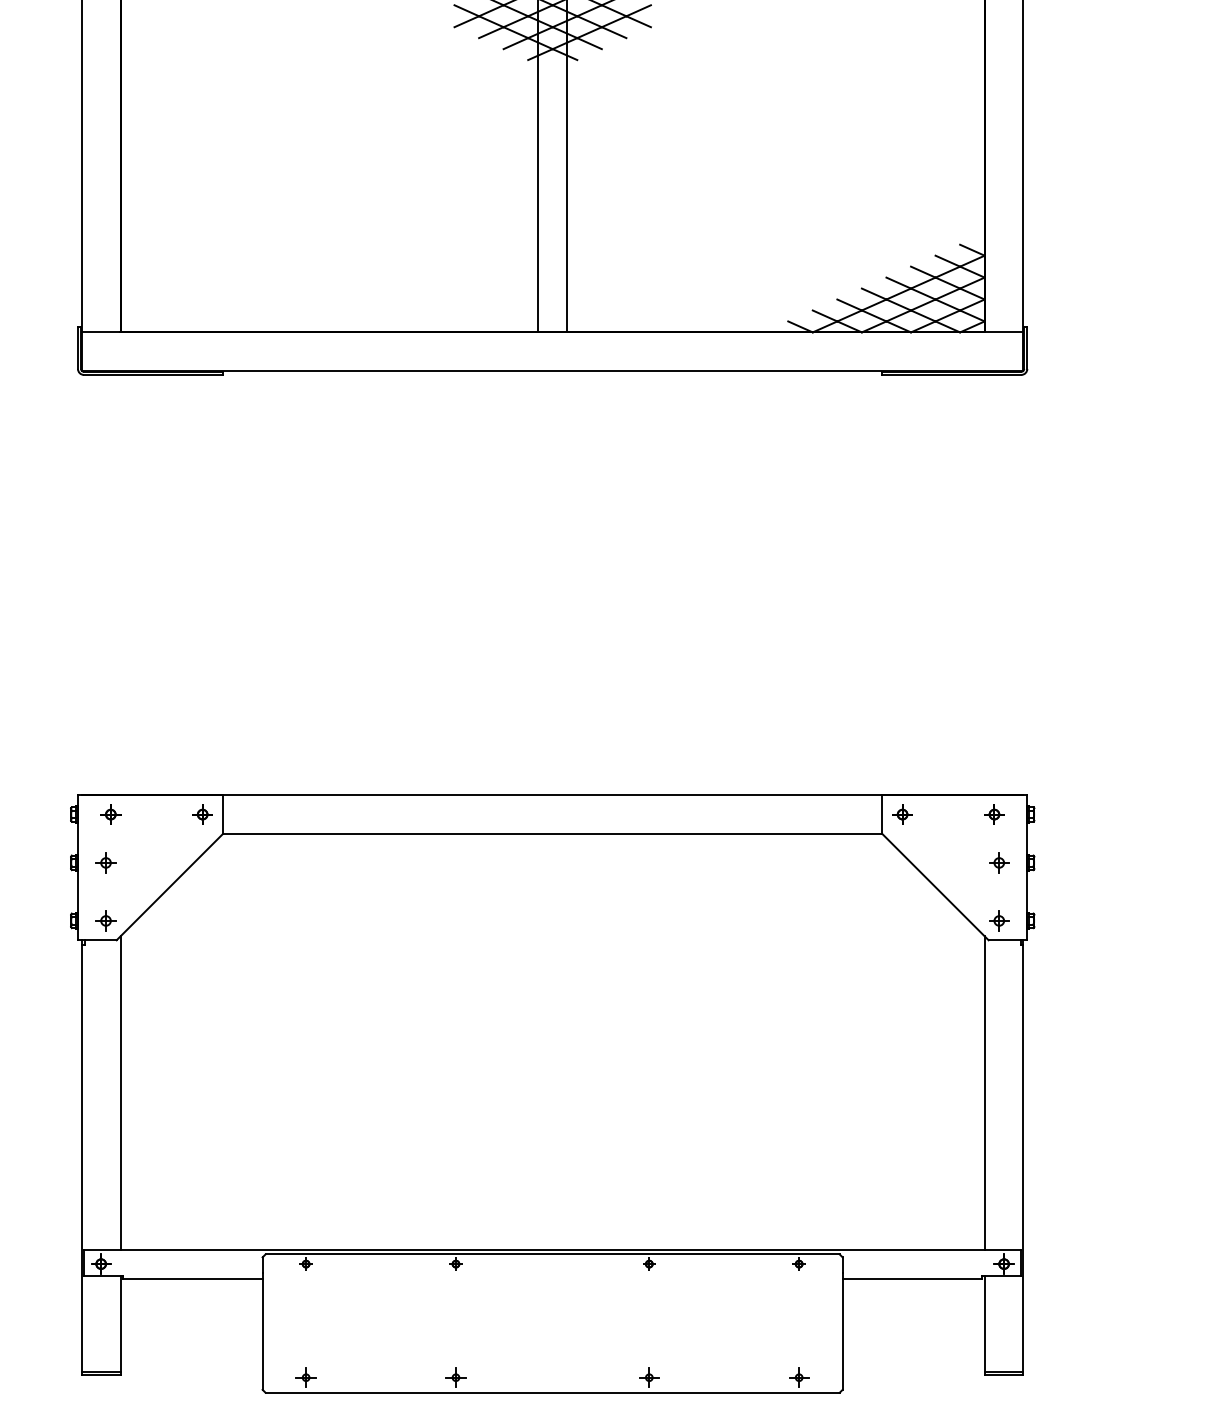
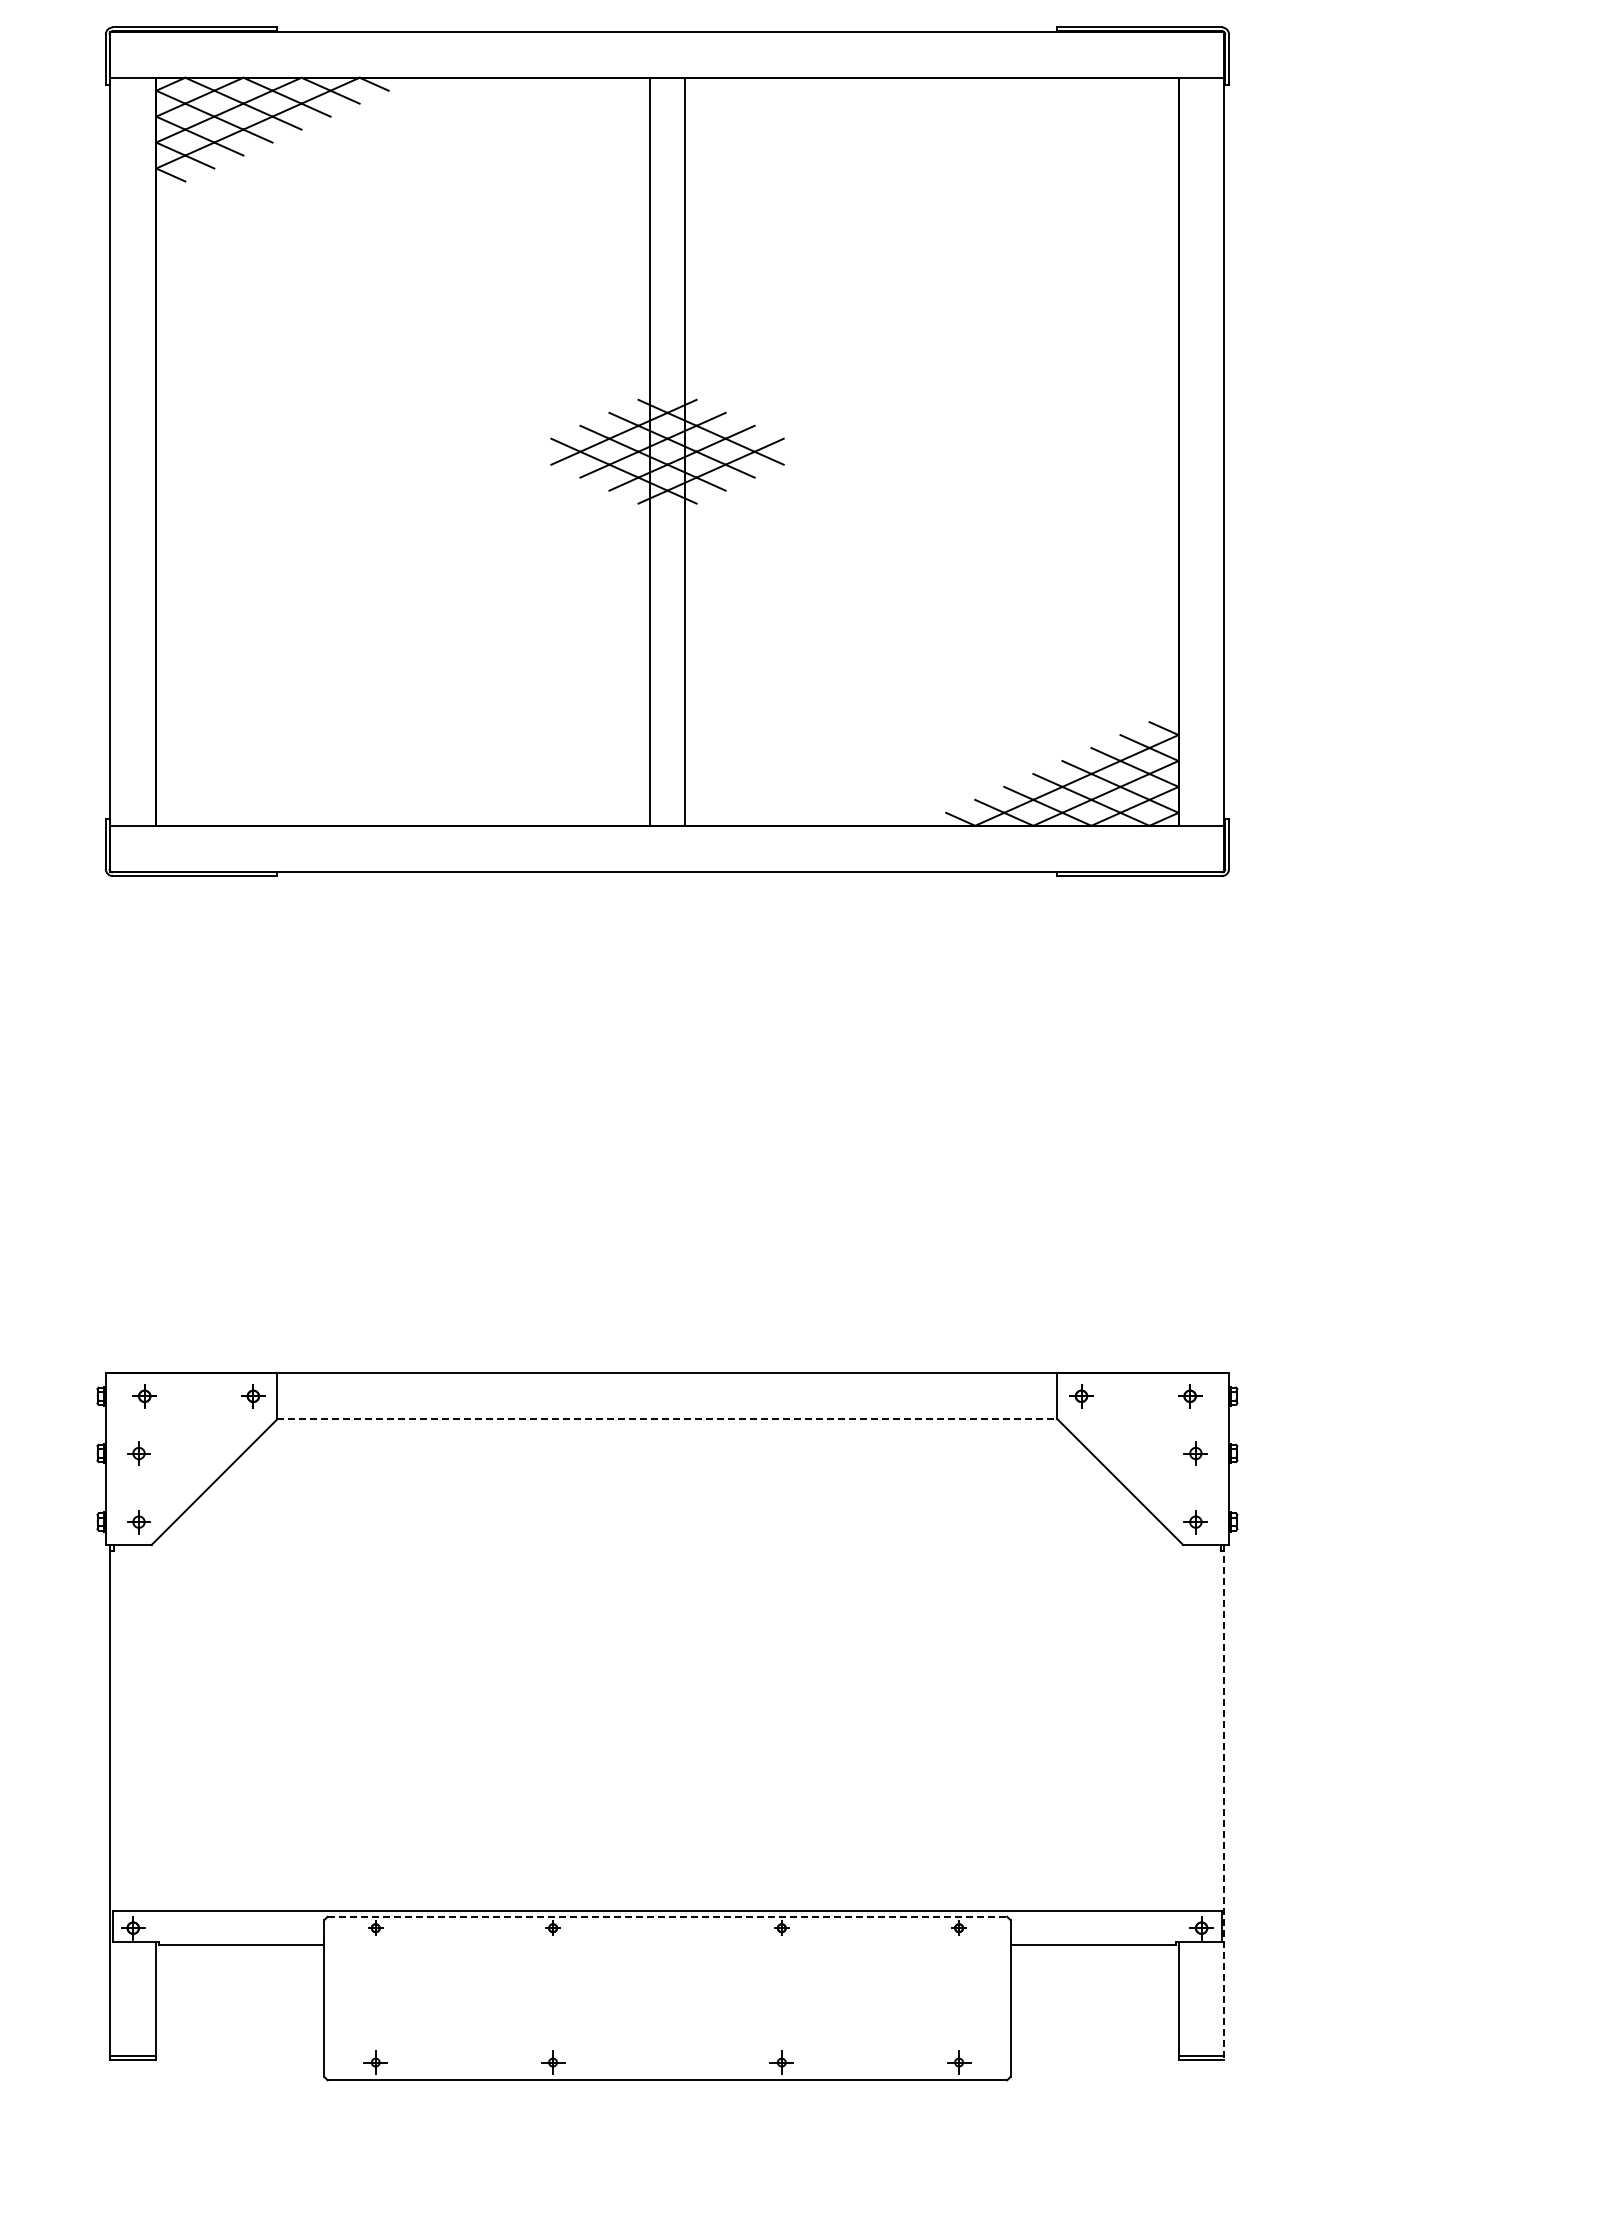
line: (552, 834) -> (667, 1419), solid -> dashed
line: (120, 1092) -> (156, 1725), removed
line: (984, 1092) -> (1178, 1725), removed
line: (1023, 1157) -> (1224, 1802), solid -> dashed
line: (552, 1254) -> (667, 1916), solid -> dashed

